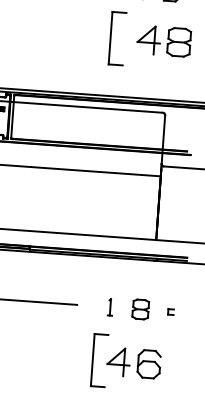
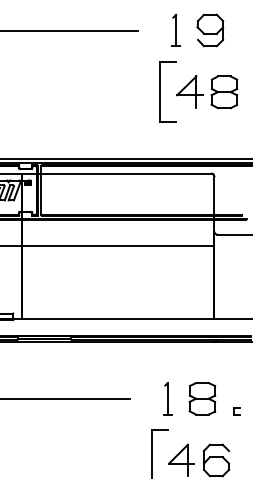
part: (110, 37) -> (160, 91), moved
part: (110, 306) -> (167, 398), size x1.67
part: (140, 309) -> (202, 398), size x1.43
part: (170, 312) -> (236, 411), moved

